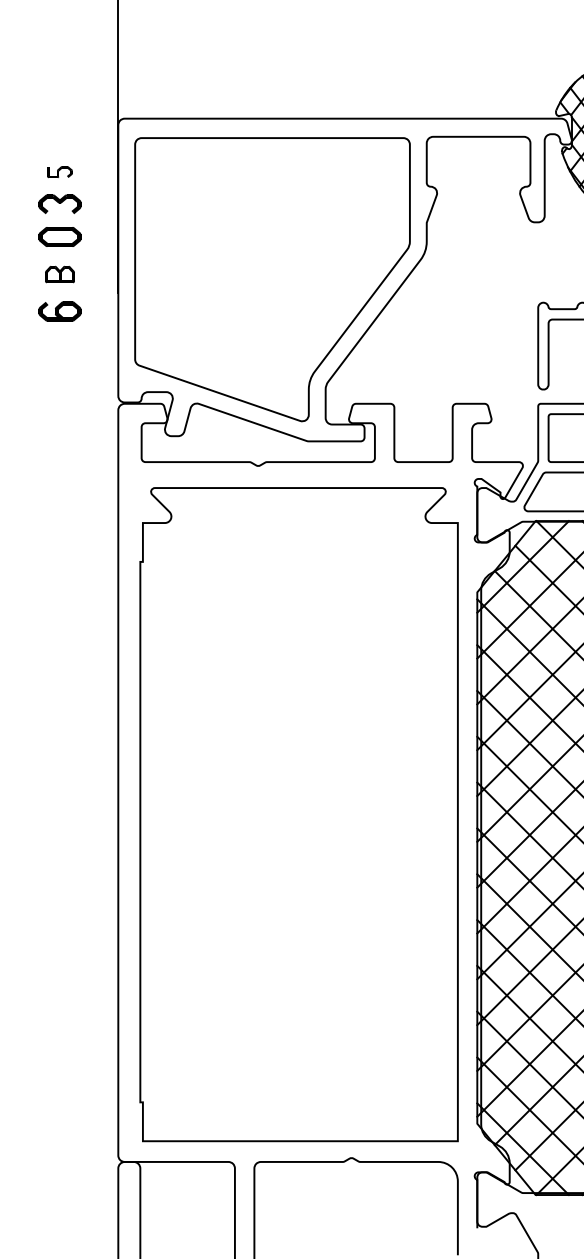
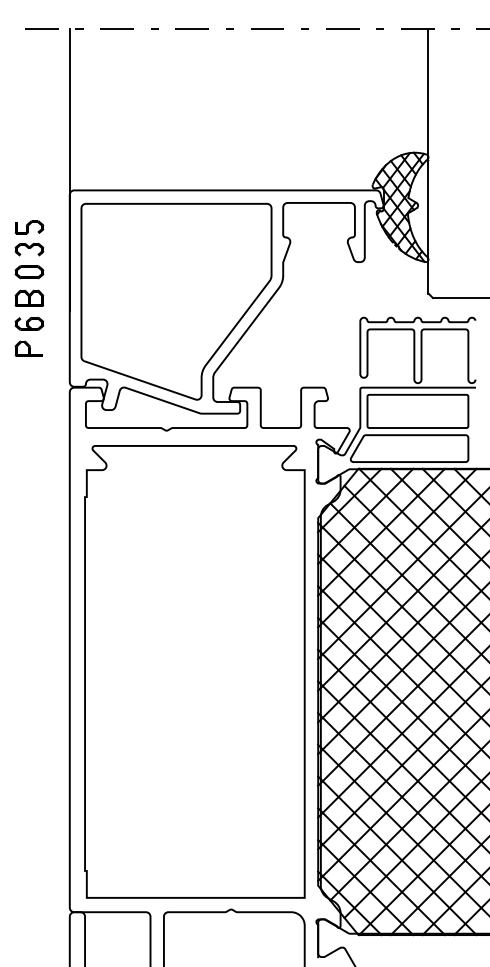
part: (60, 172) -> (29, 227), size x1.67
part: (60, 273) -> (29, 297), size x1.43
part: (58, 347) -> (28, 348), added

